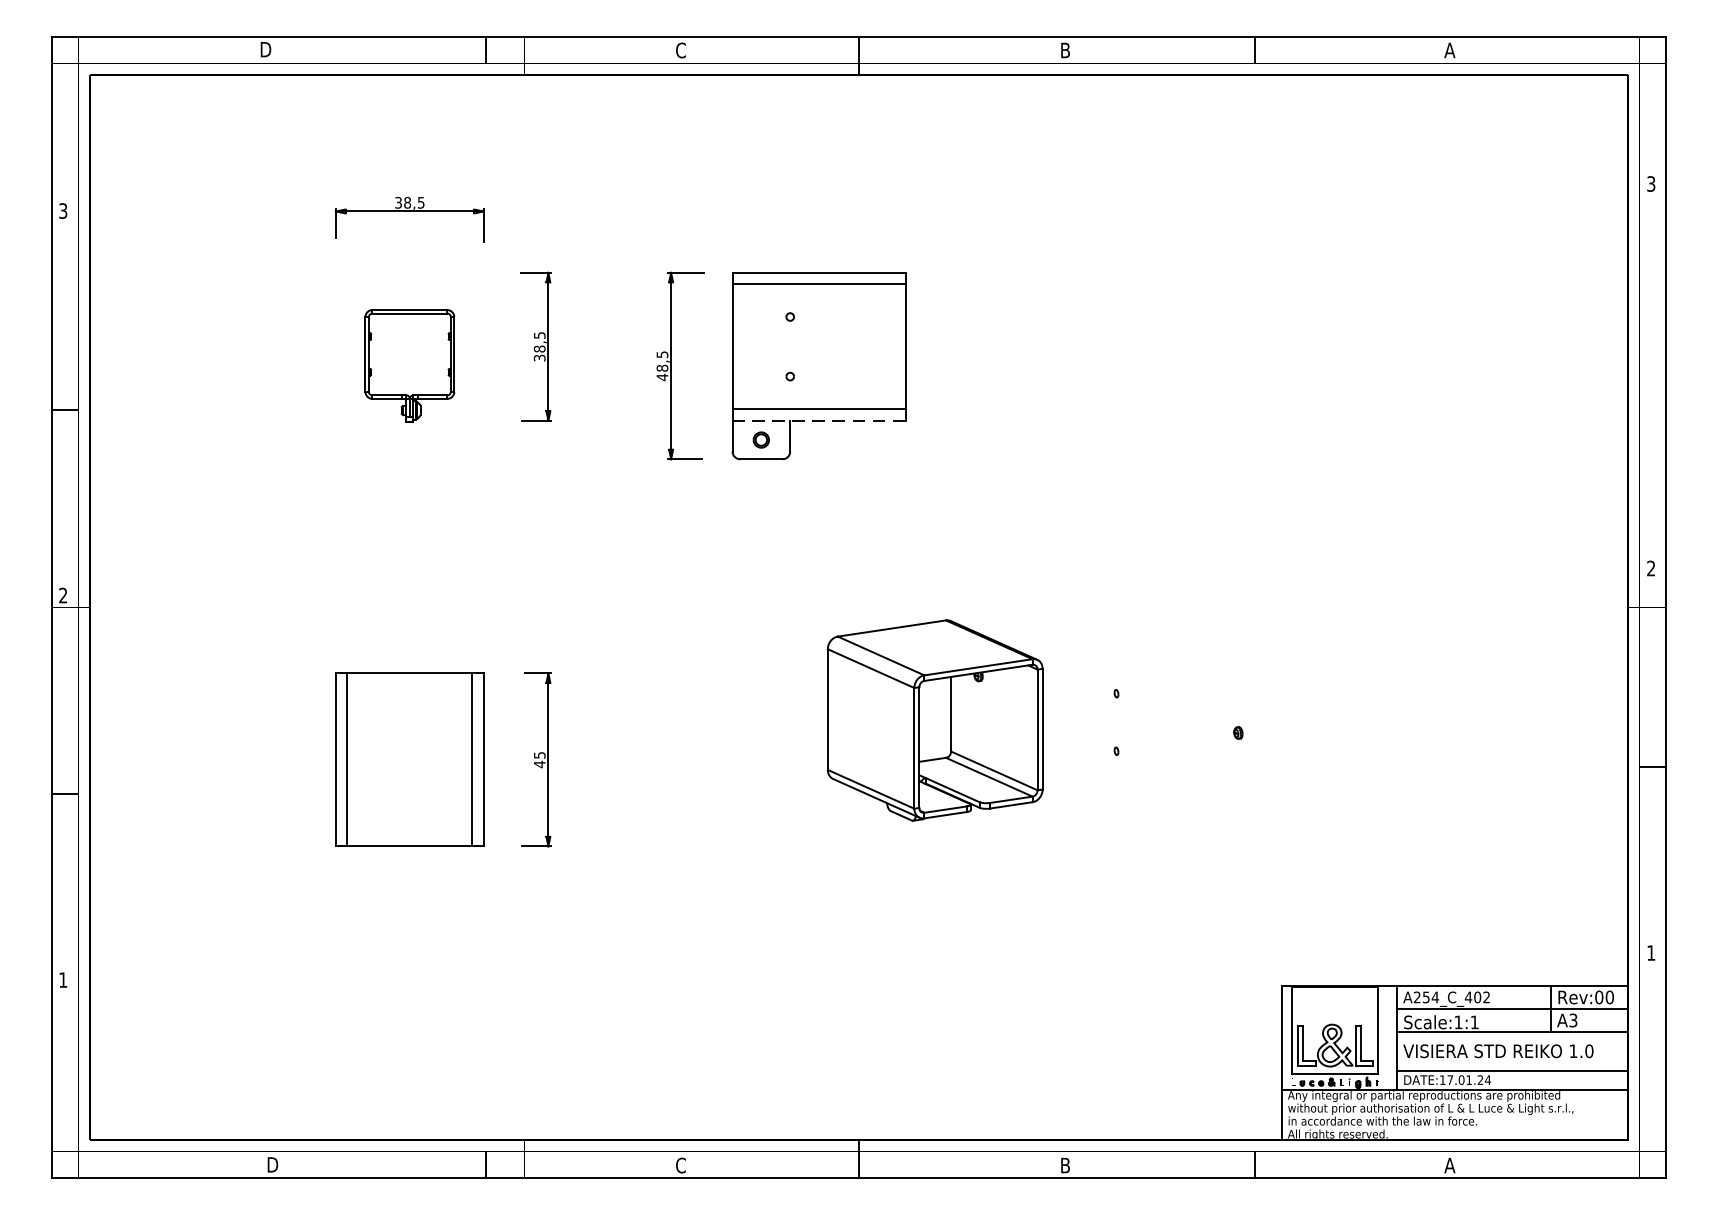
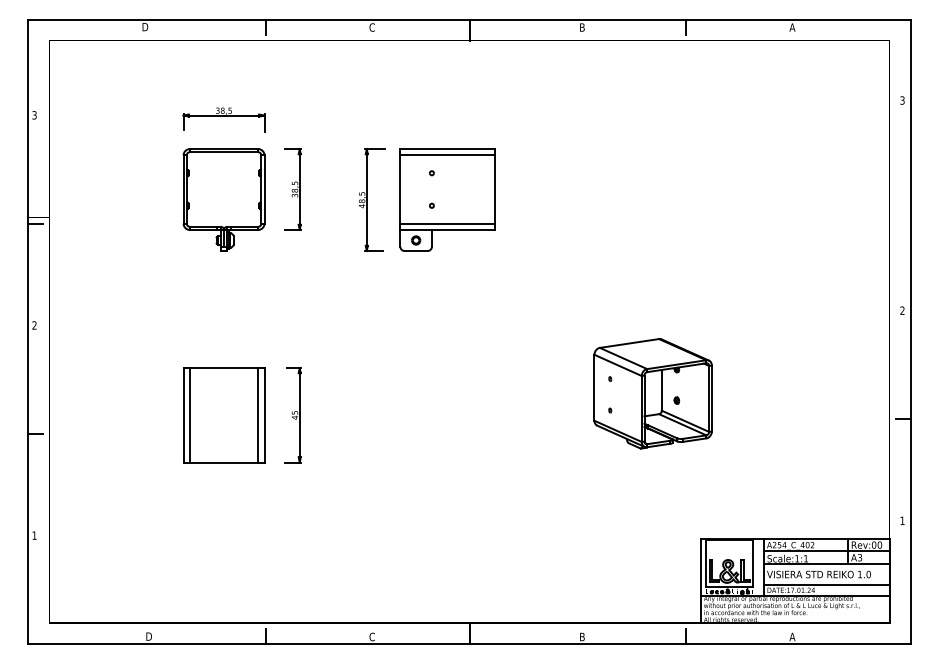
part: (408, 365) -> (223, 199), size x1.67
line: (818, 419) -> (447, 229), dashed -> solid
part: (934, 720) -> (652, 393), moved

